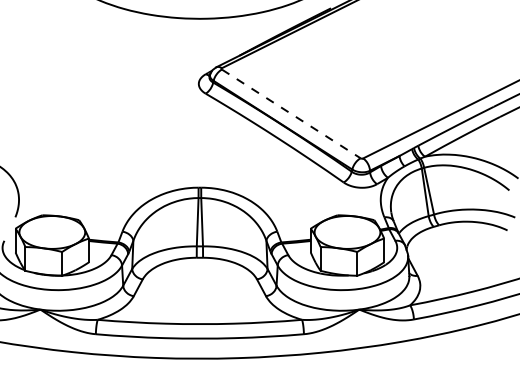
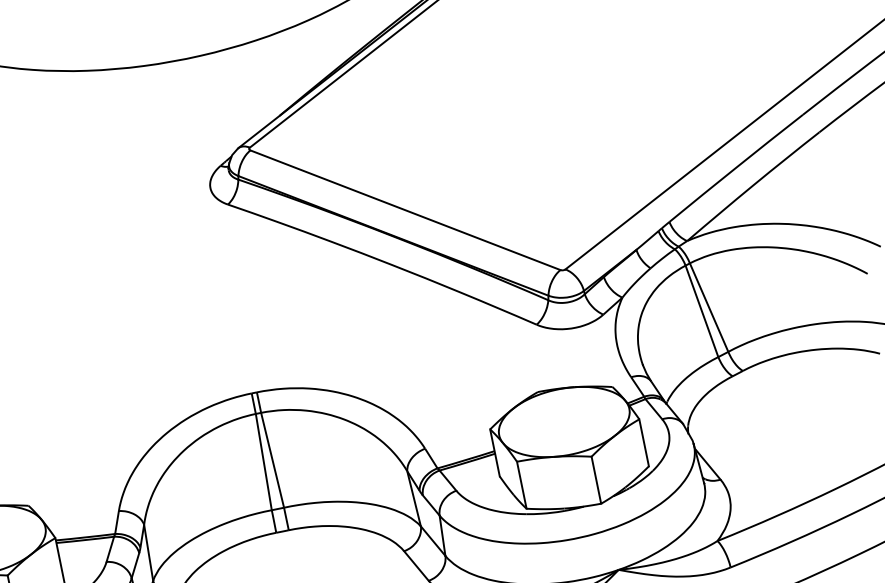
line: (291, 114) -> (406, 211), dashed -> solid

